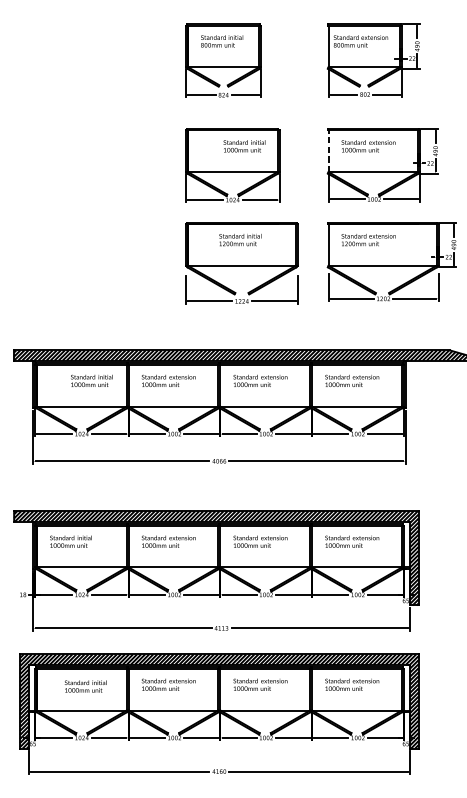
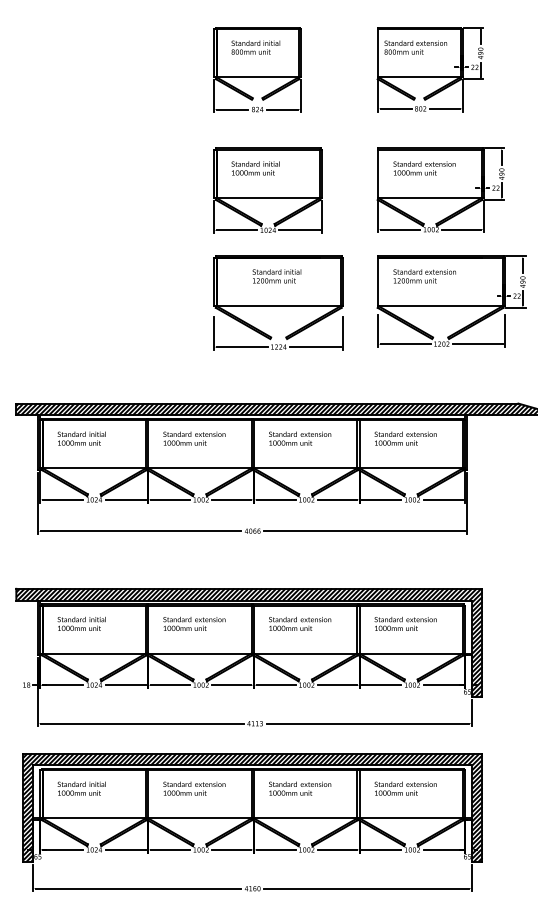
text: (244, 146) -> (255, 168), moved
line: (328, 151) -> (378, 174), dashed -> solid
text: (91, 380) -> (81, 438), moved
text: (85, 686) -> (81, 788), moved

